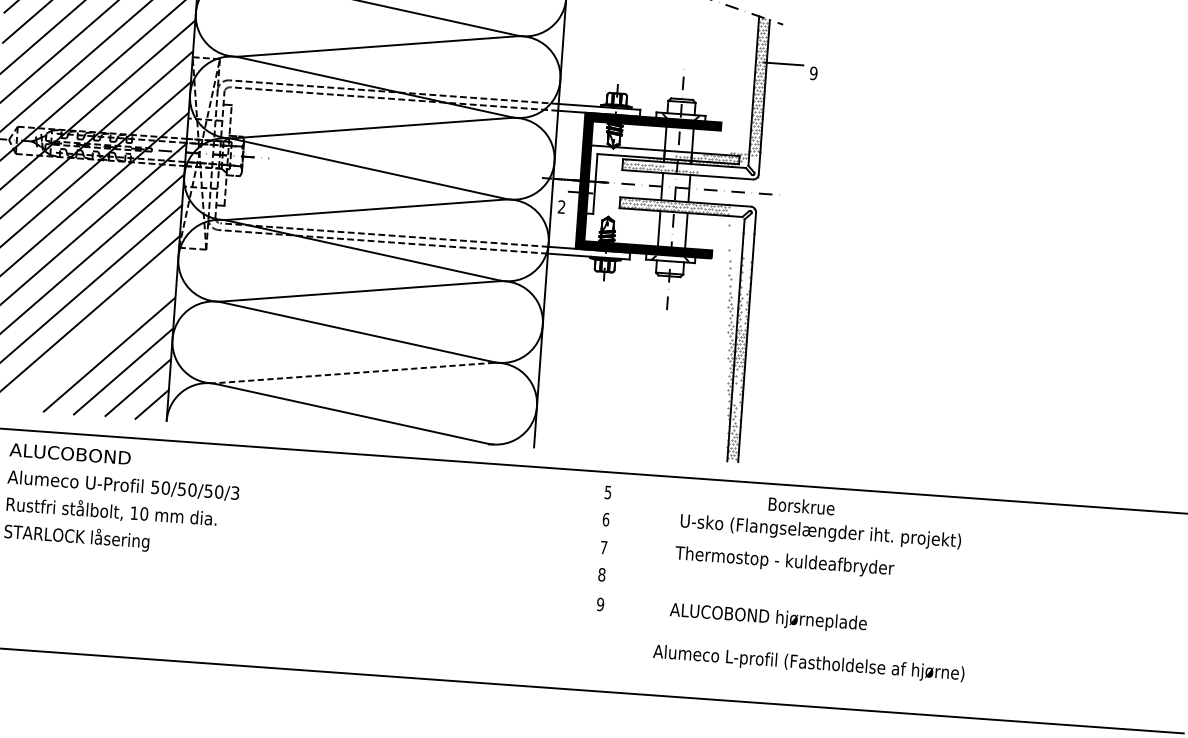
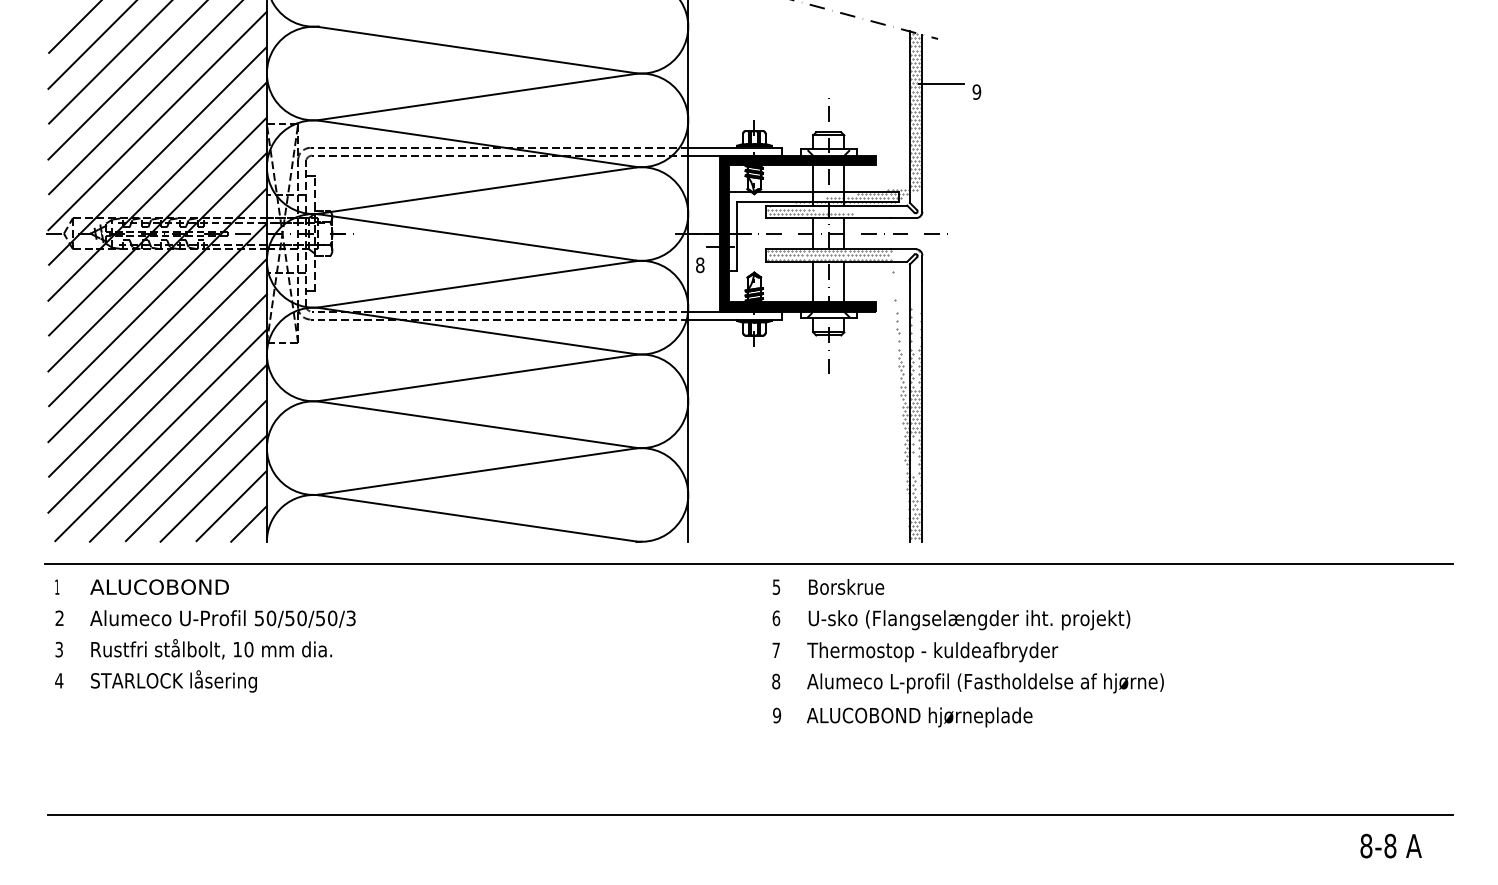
text: (561, 207) -> (700, 265), 2 -> 8
line: (94, 337) -> (177, 452), added
line: (354, 372) -> (477, 471), dashed -> solid
text: (801, 505) -> (846, 586), moved
text: (820, 532) -> (969, 620), moved
text: (784, 562) -> (932, 652), moved
text: (768, 618) -> (919, 717), moved
text: (808, 664) -> (985, 683), moved

